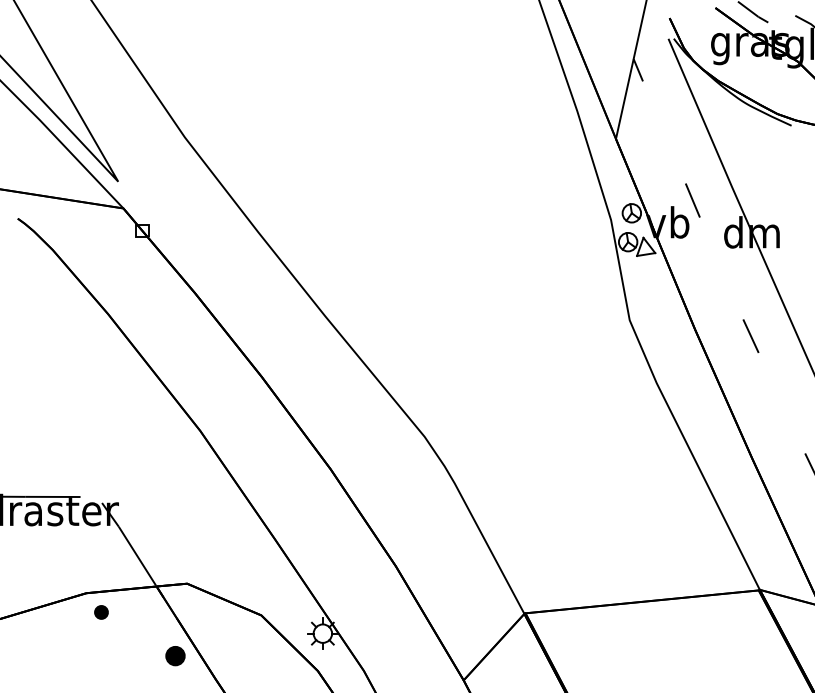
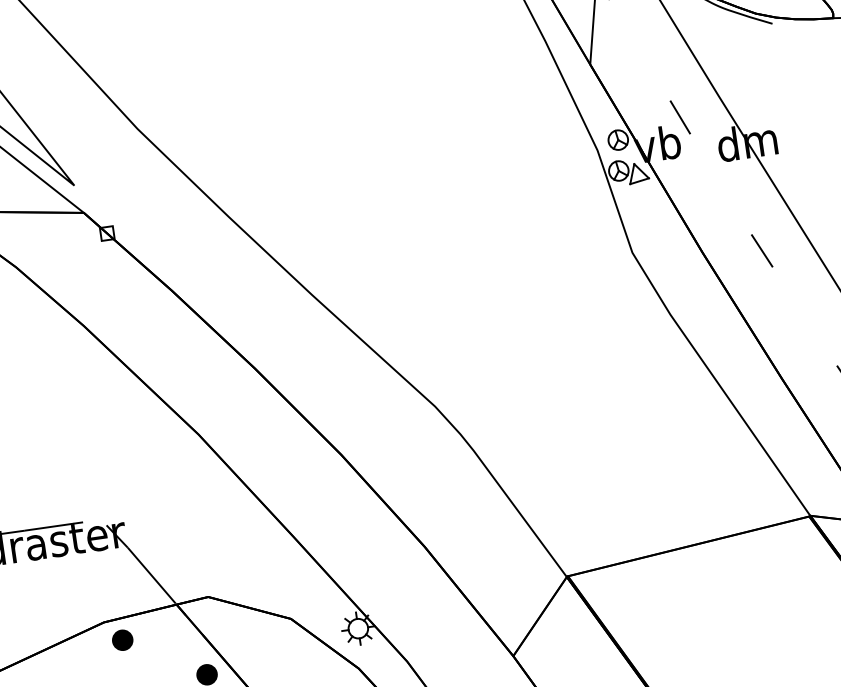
part: (101, 612) -> (122, 640), size x1.43

